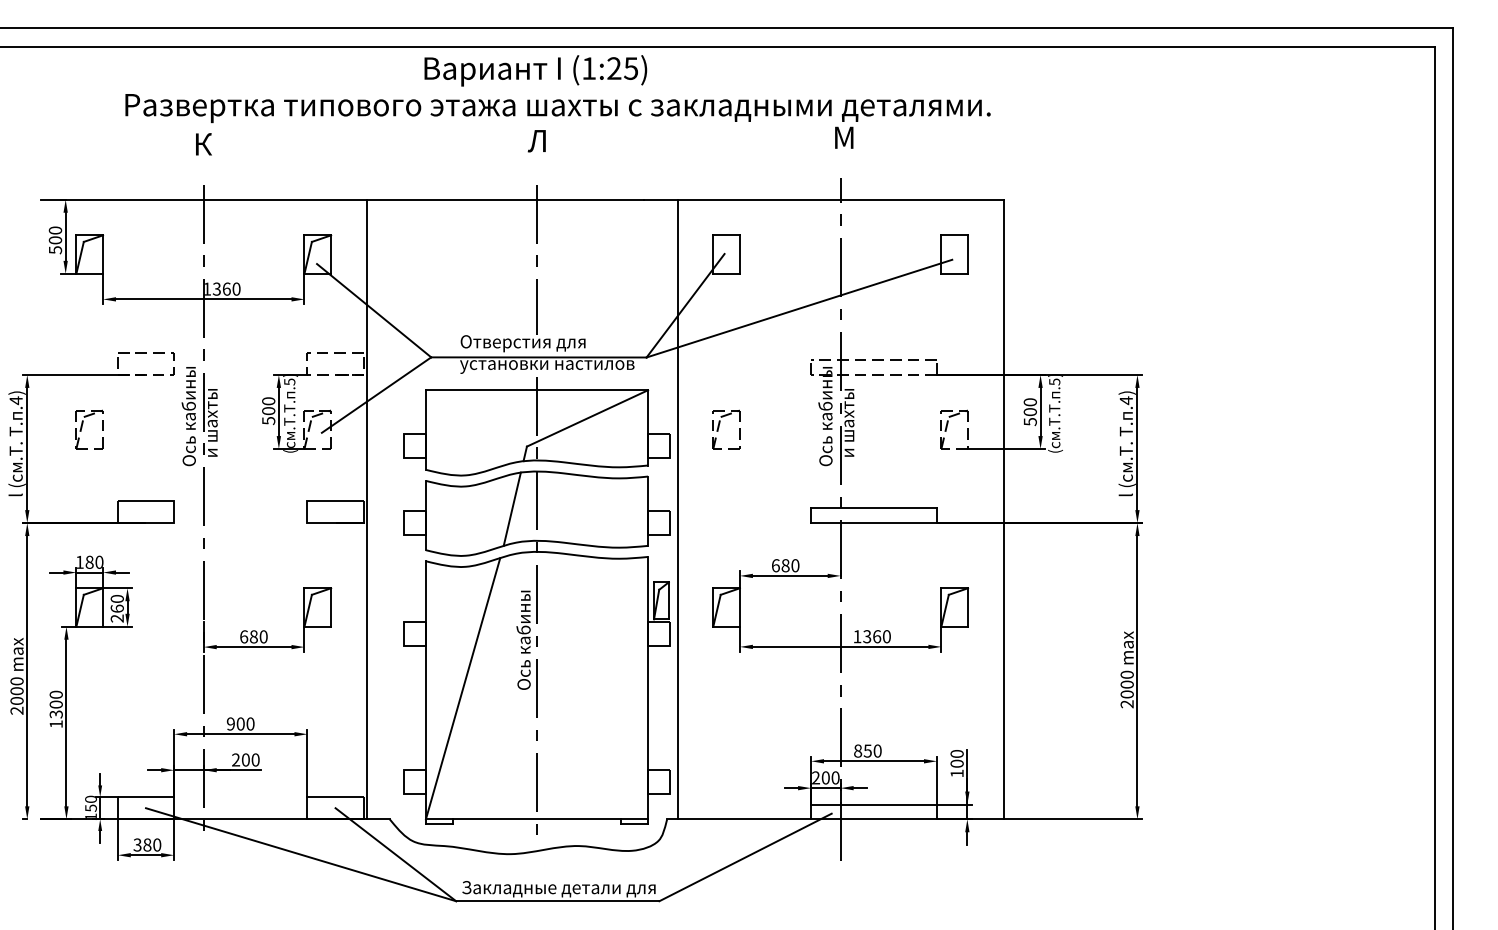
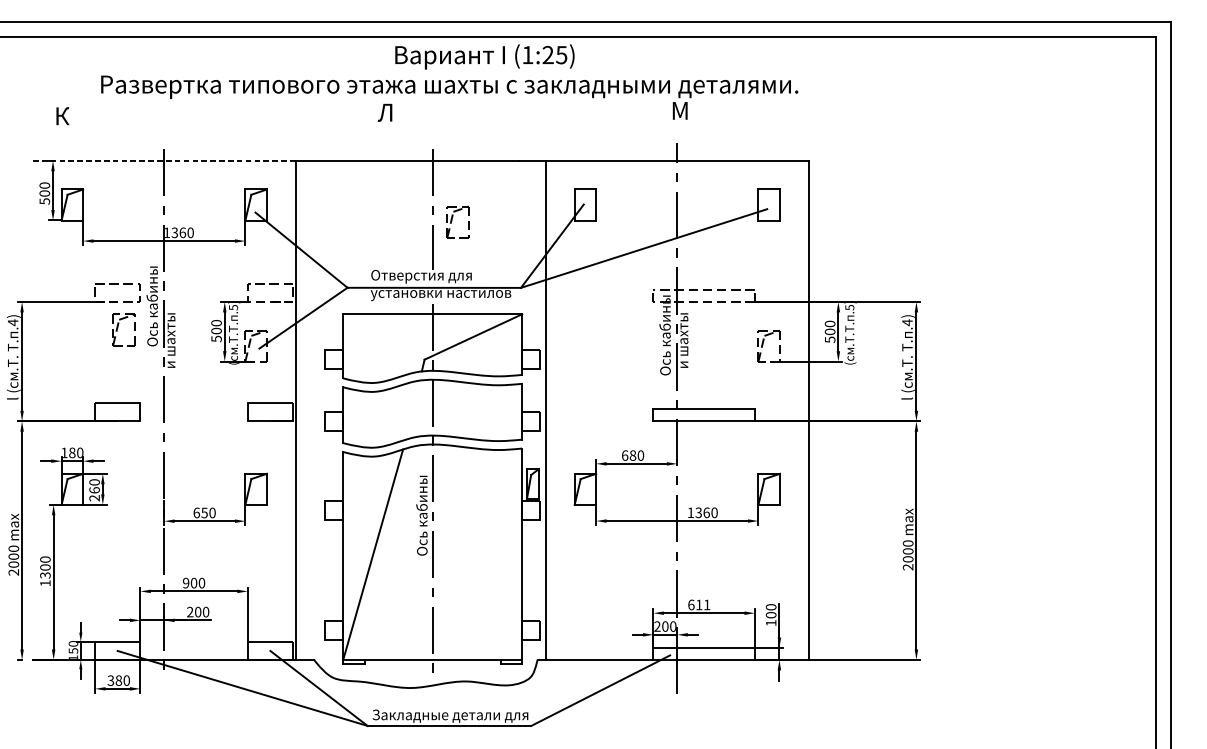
text: (535, 70) -> (484, 56), moved
text: (536, 141) -> (384, 113), moved
text: (203, 144) -> (62, 116), moved
line: (203, 199) -> (164, 160), solid -> dashed
text: (188, 416) -> (151, 306), moved
part: (719, 427) -> (452, 220), moved
part: (82, 428) -> (118, 328), moved
line: (511, 508) -> (412, 409), removed
text: (253, 636) -> (204, 512), 680 -> 650
text: (867, 750) -> (698, 604), 850 -> 611

